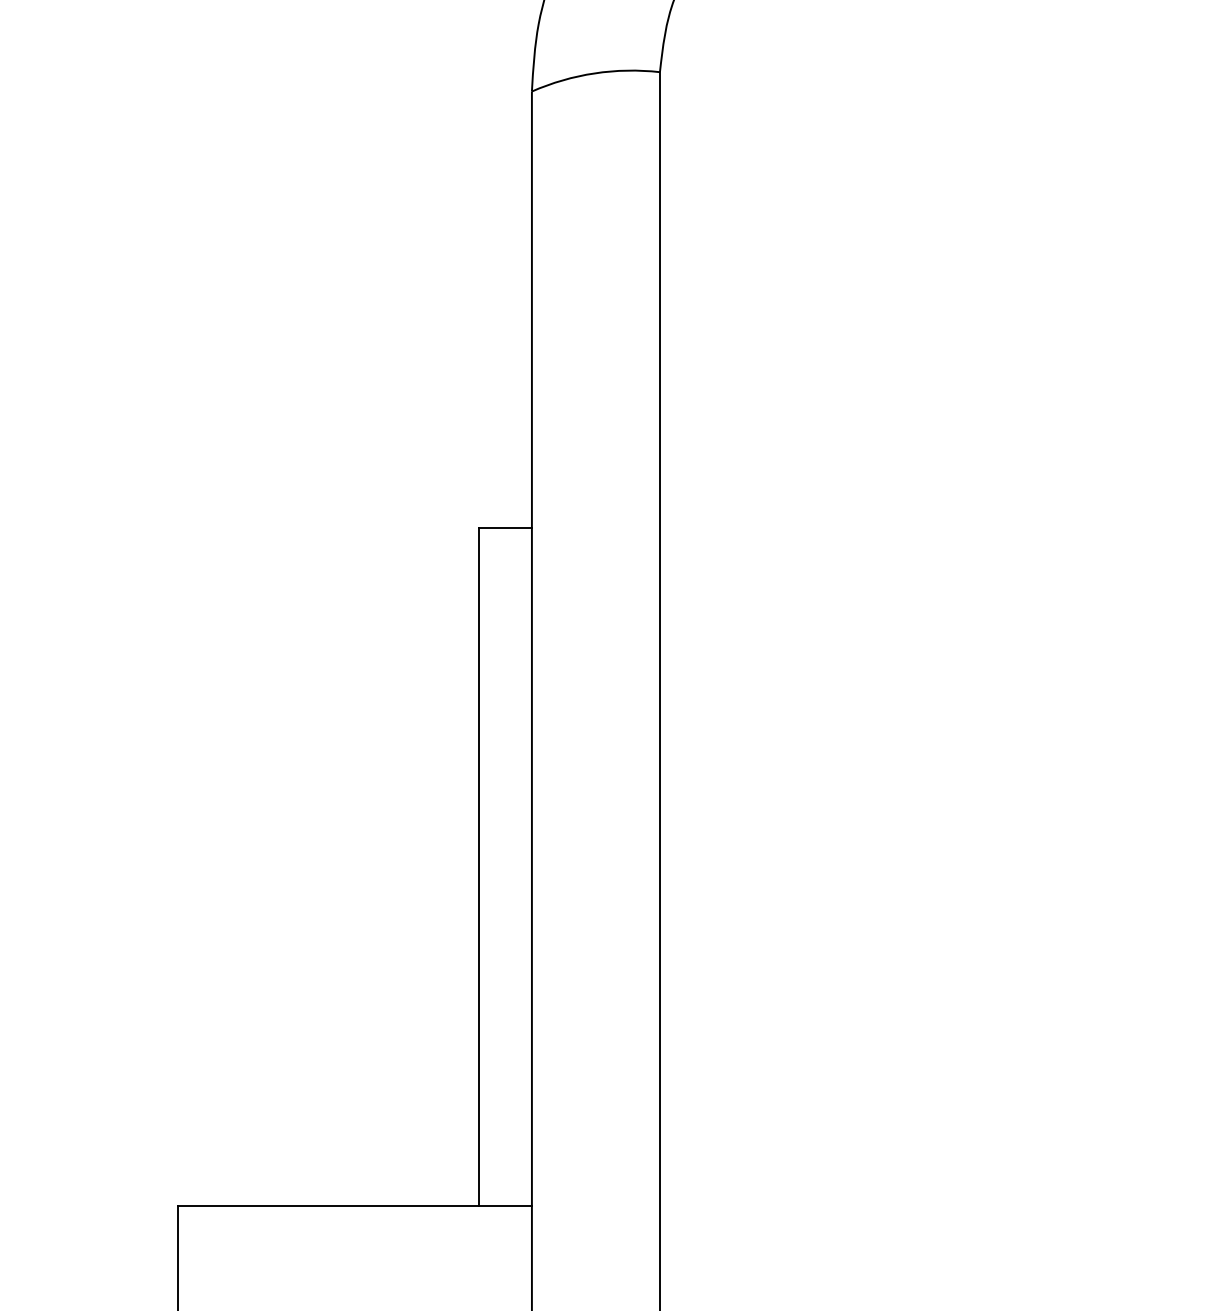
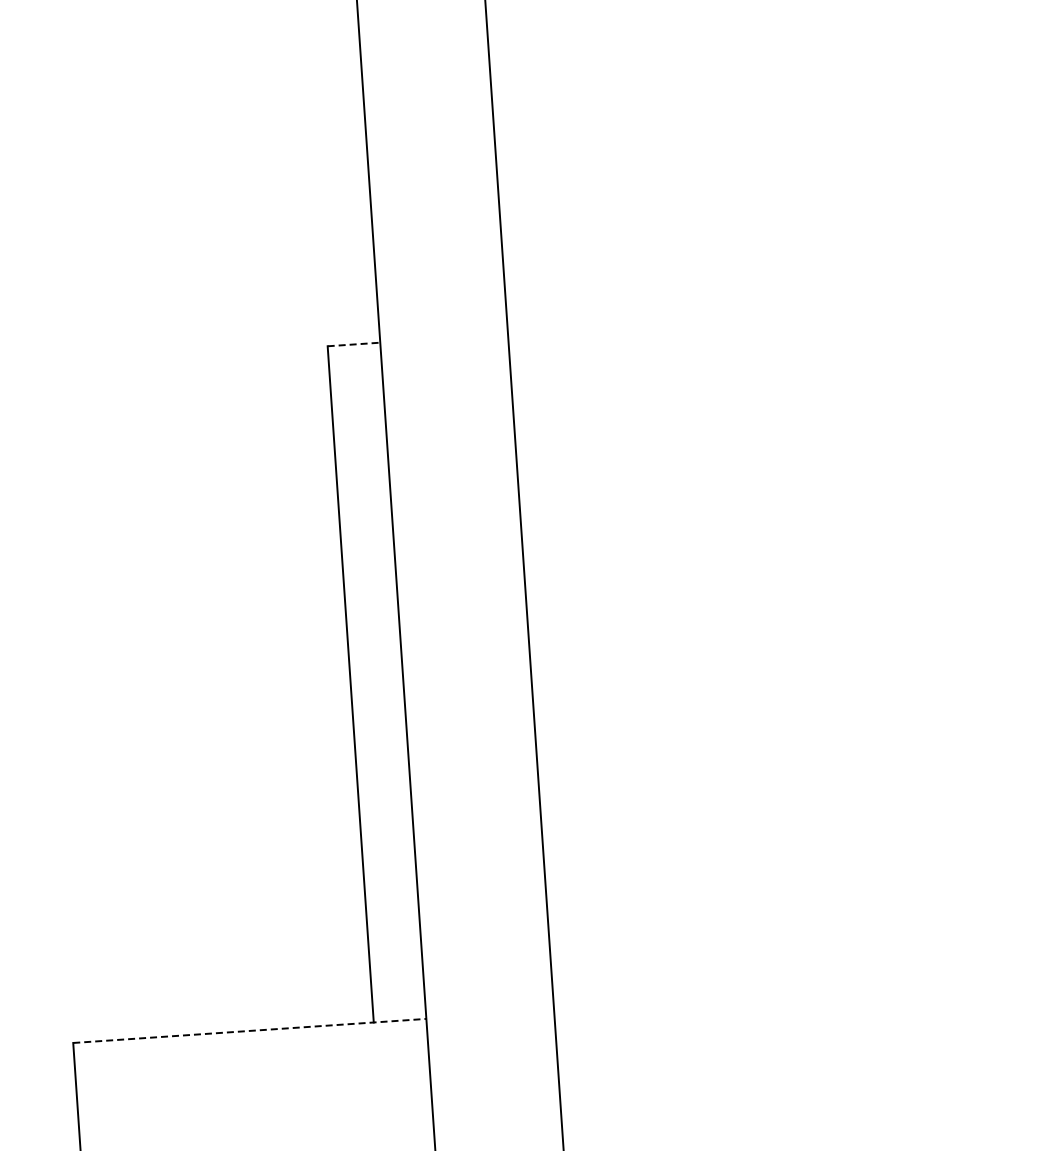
line: (506, 528) -> (354, 344), solid -> dashed
line: (354, 1206) -> (249, 1031), solid -> dashed

